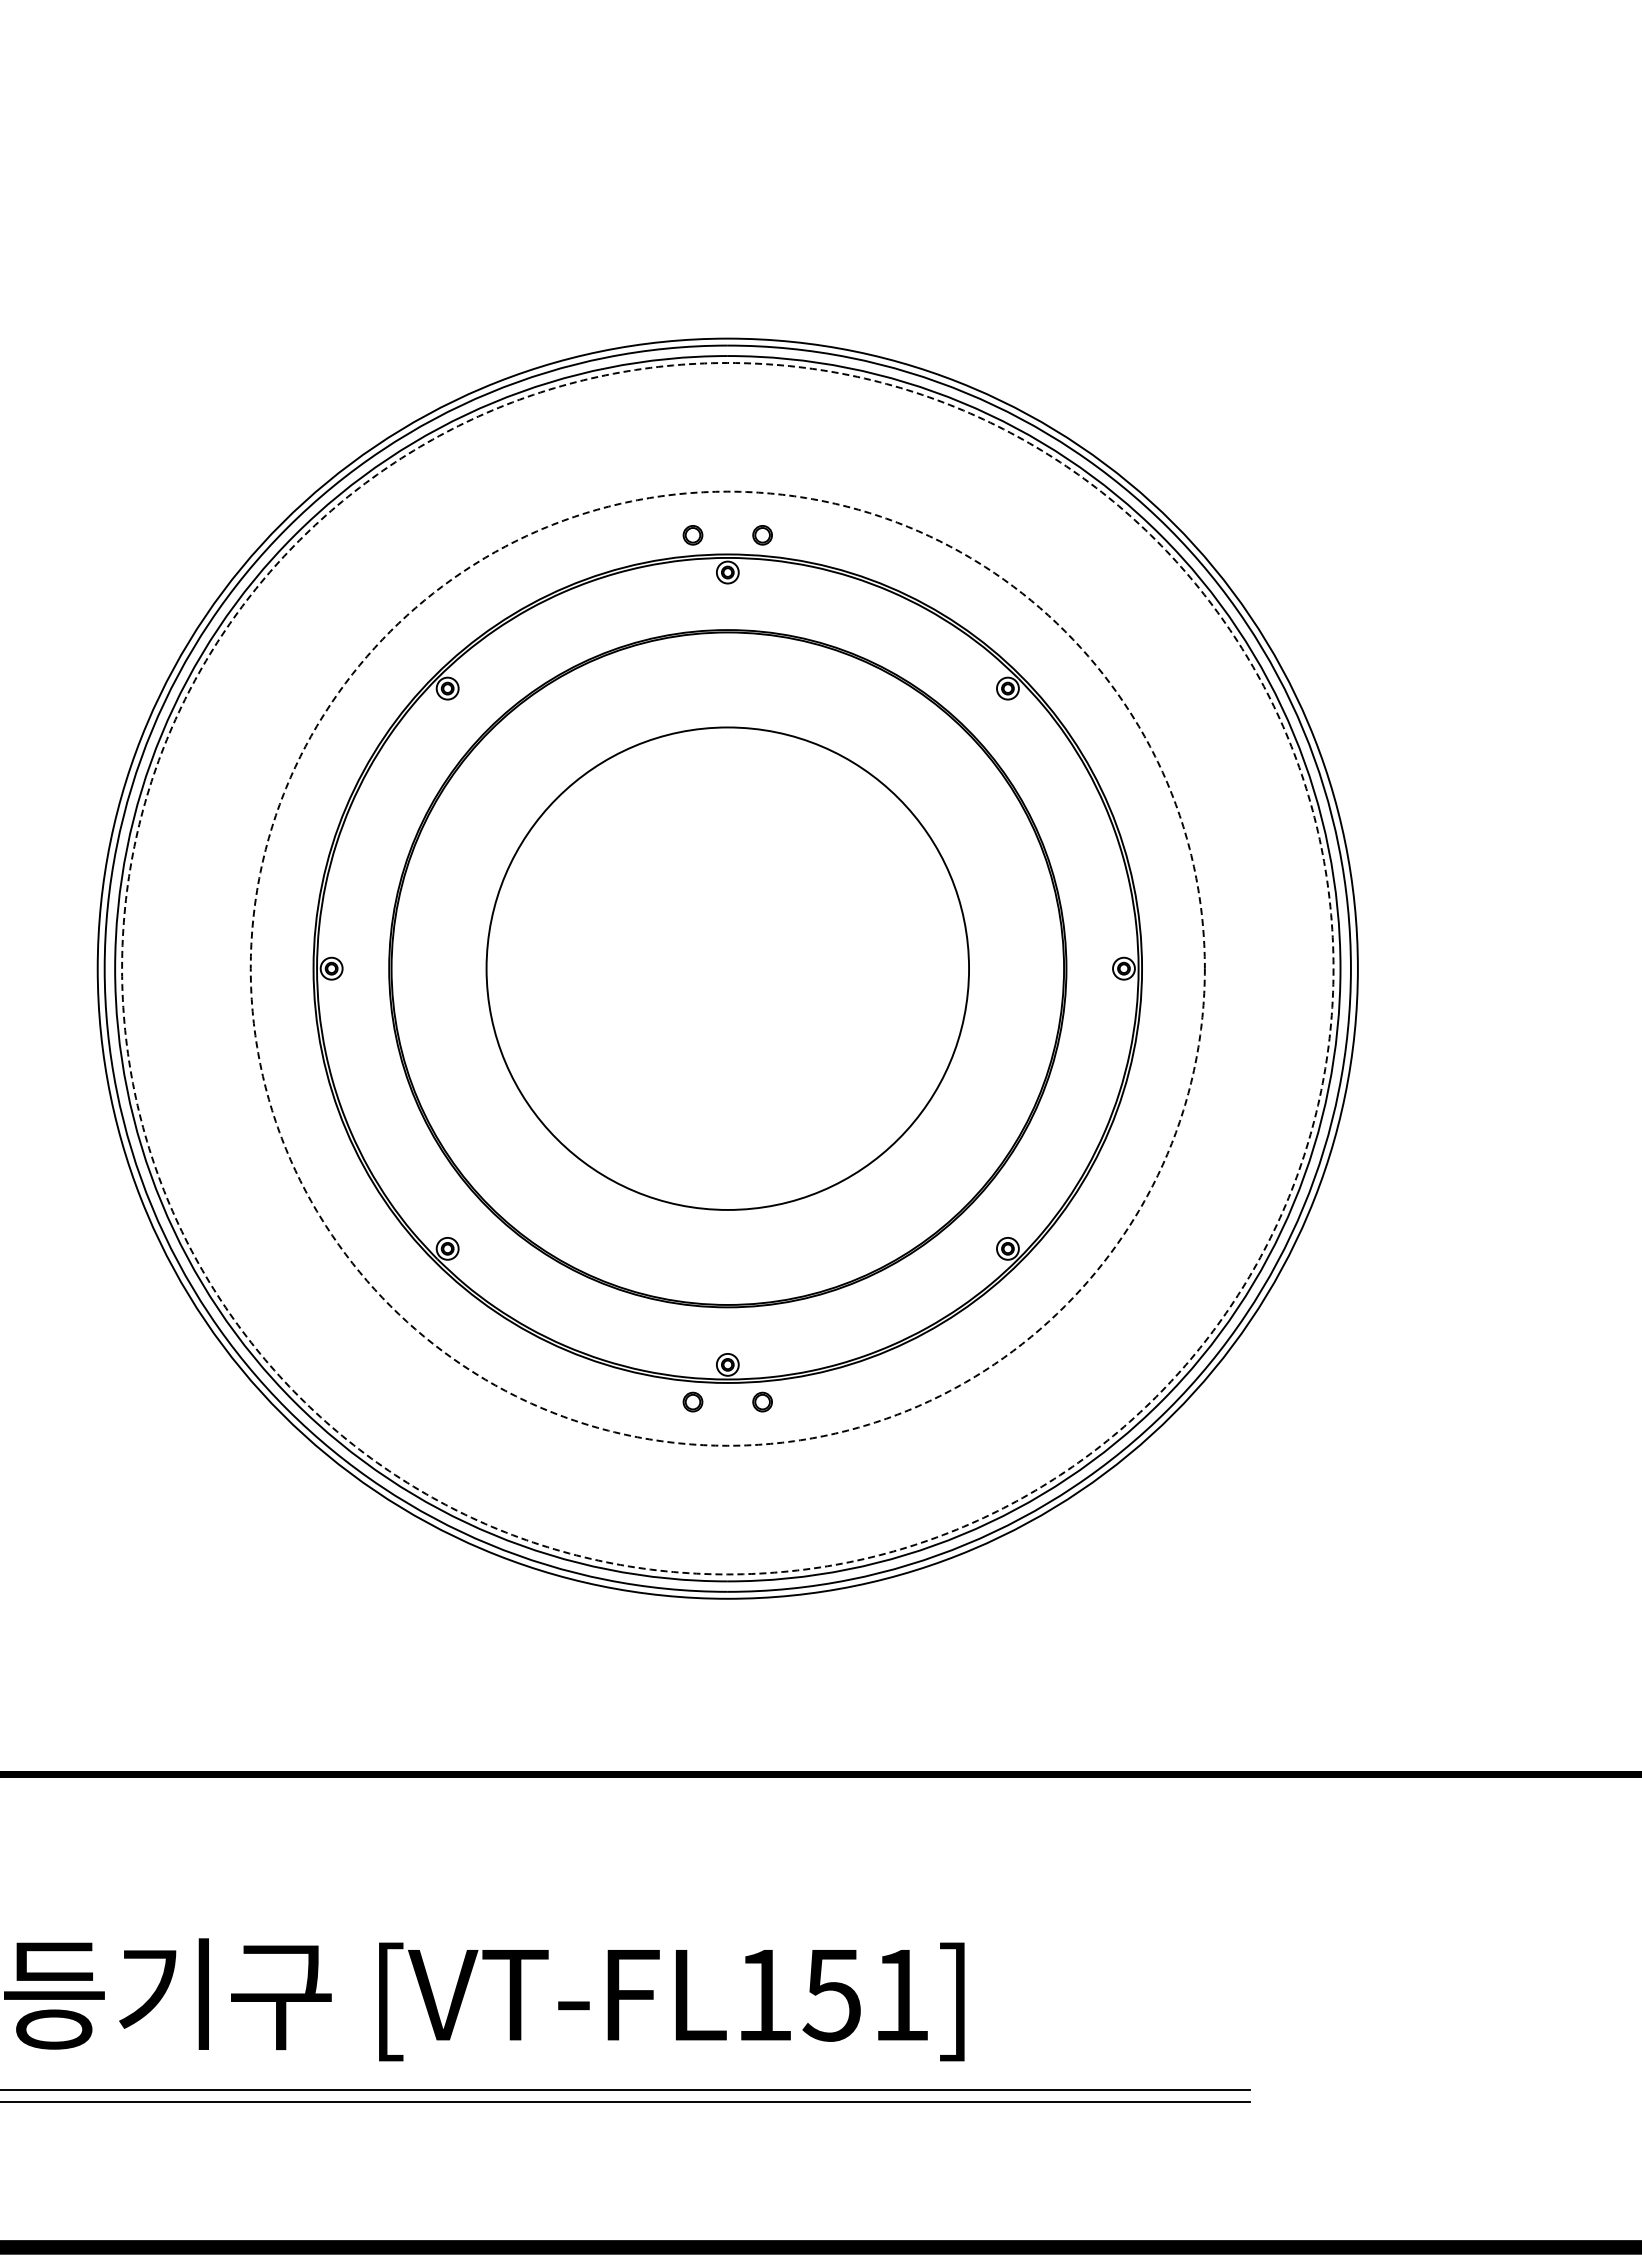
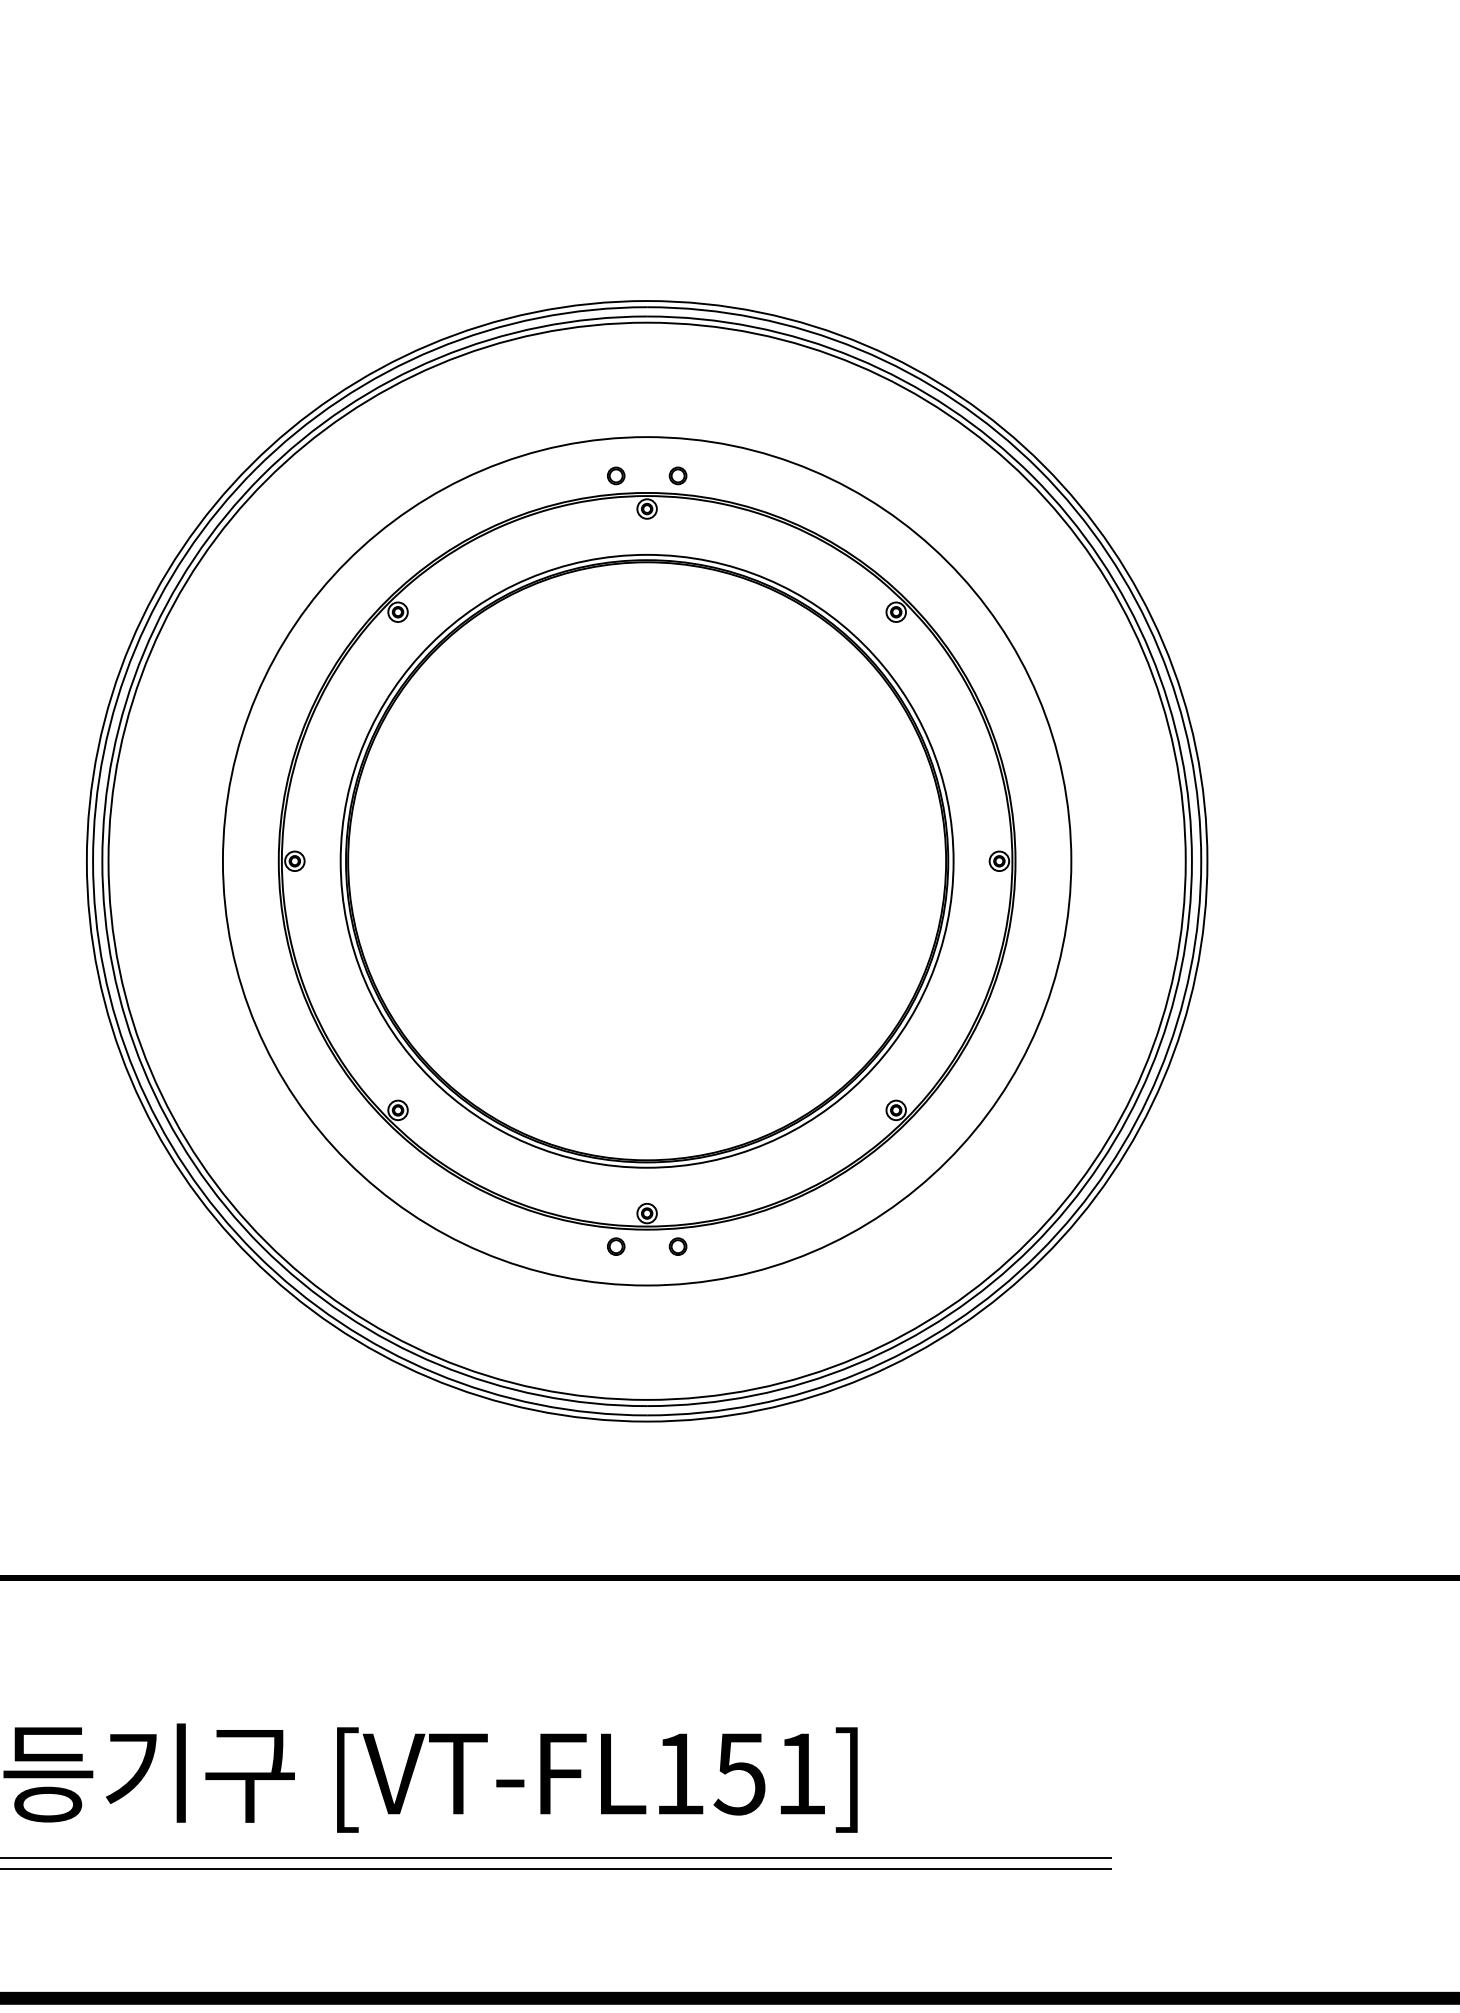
circle: (727, 968) -> (646, 861), dashed -> solid
circle: (727, 968) -> (646, 861), dashed -> solid
circle: (727, 968) -> (646, 861), size x1.43

